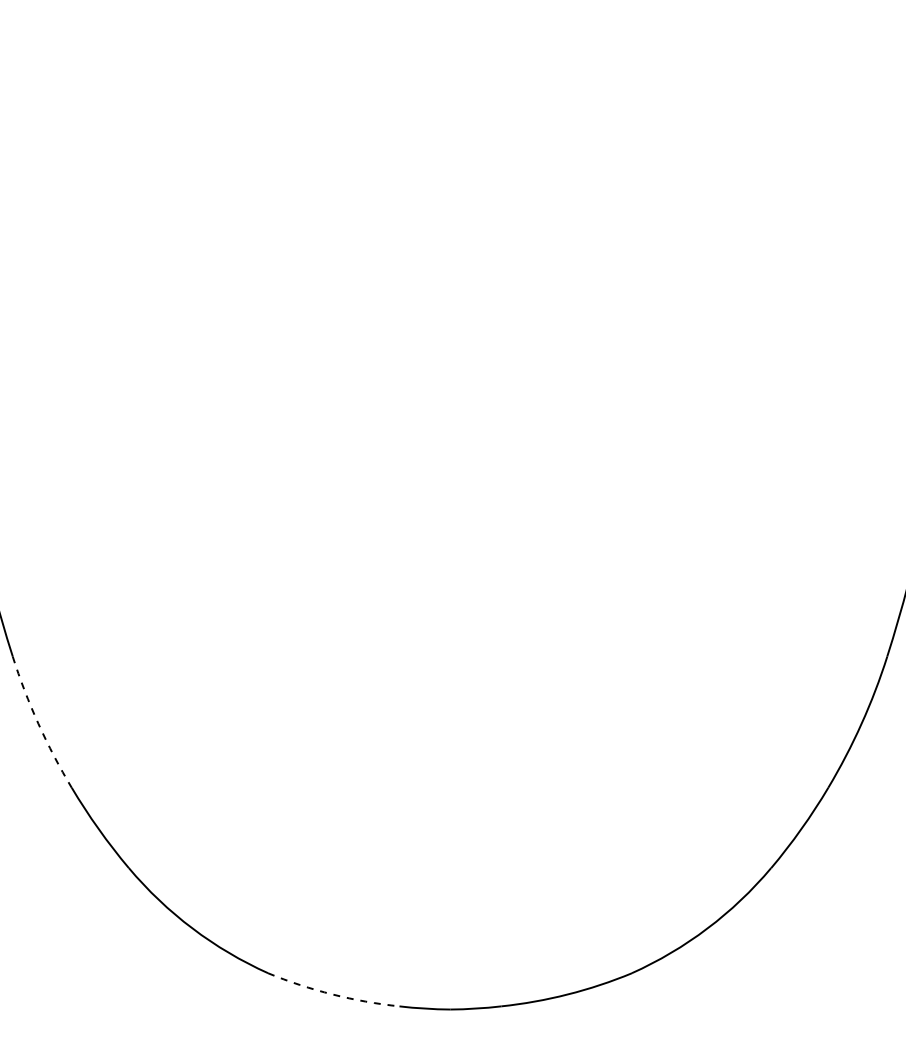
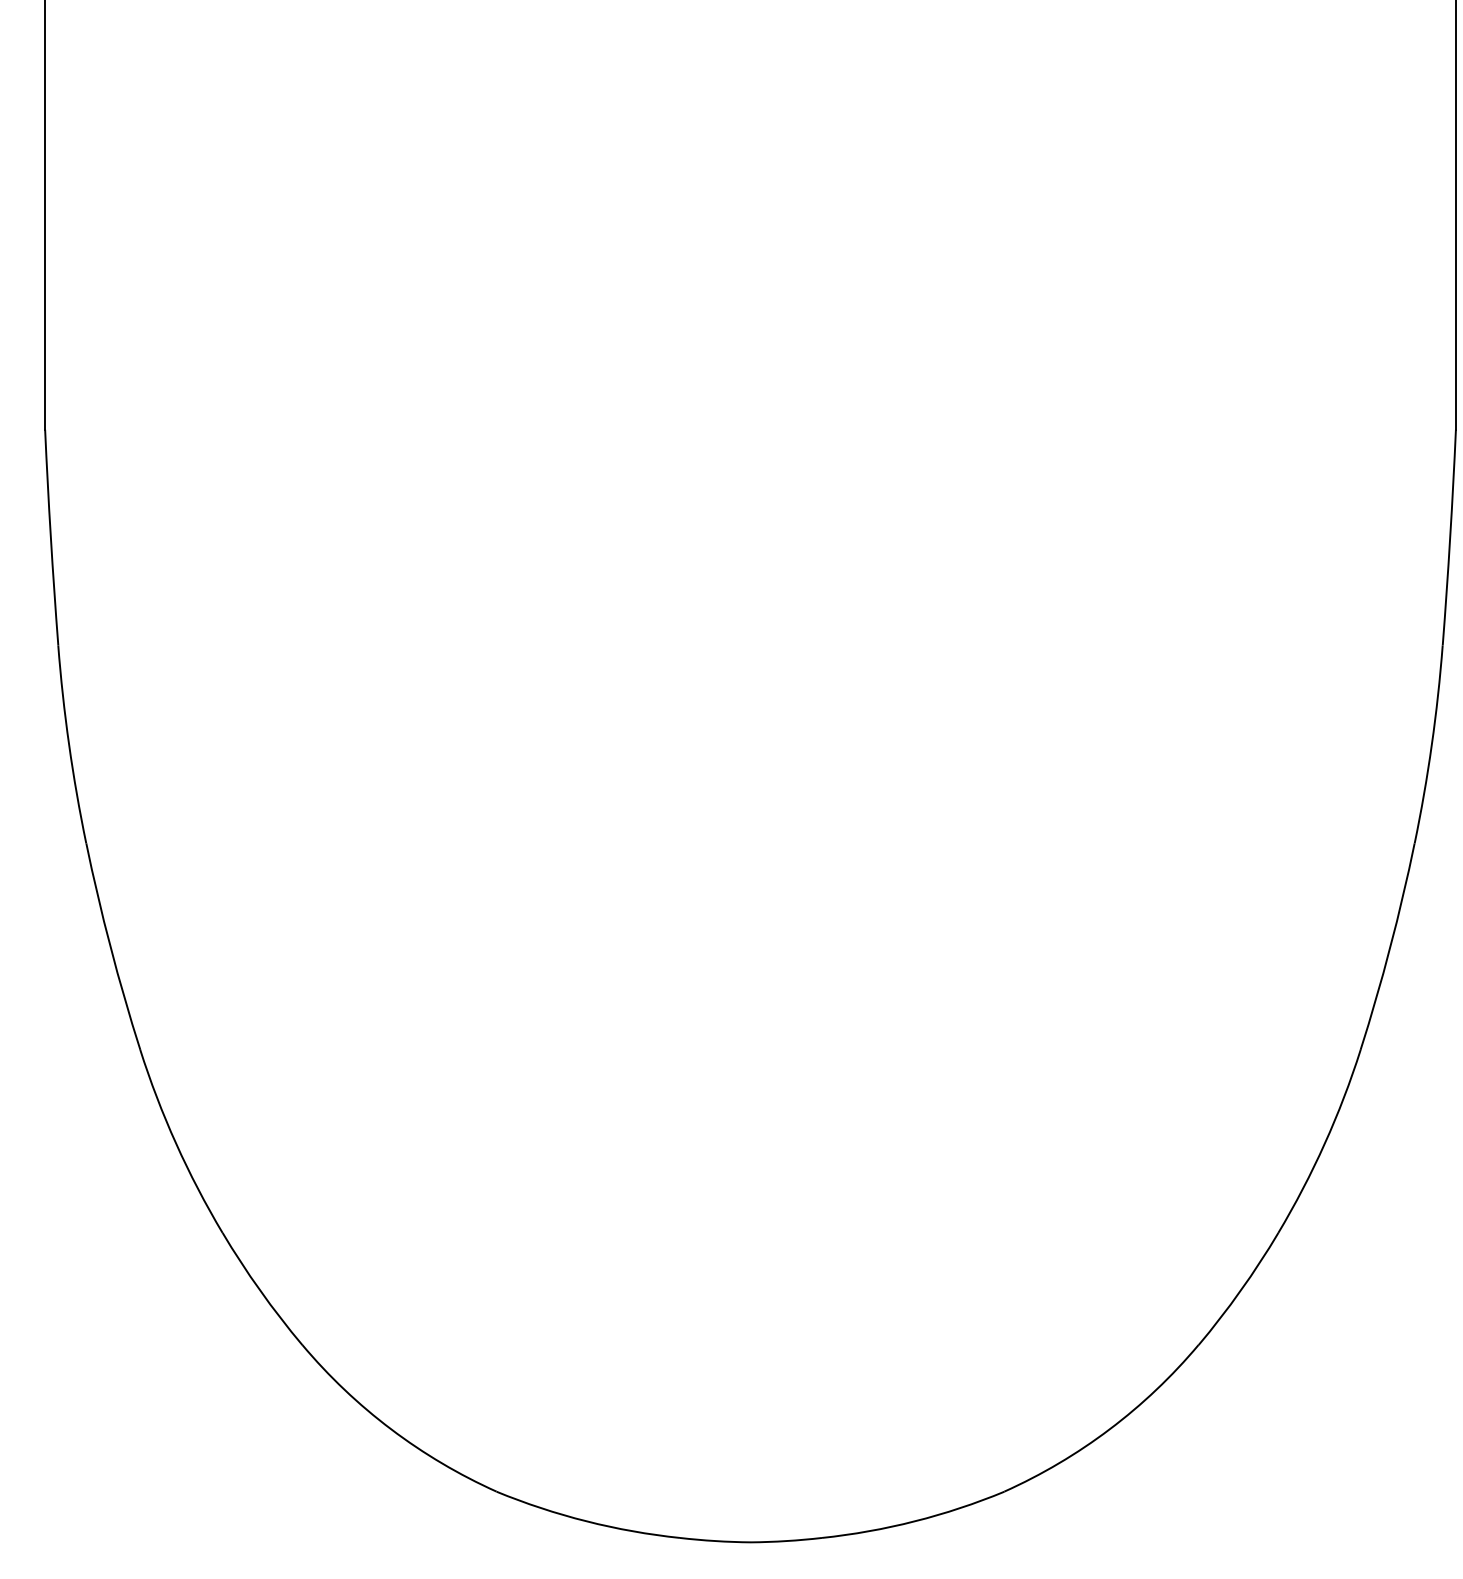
arc: (38, 723) -> (176, 1143), dashed -> solid
arc: (332, 994) -> (586, 1521), dashed -> solid

